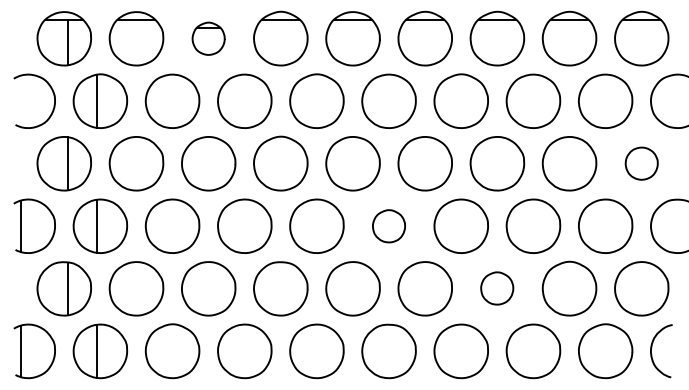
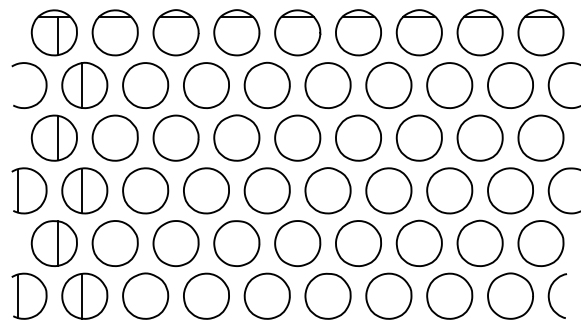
part: (208, 38) -> (175, 32), size x1.67
part: (641, 162) -> (540, 137), size x1.67
part: (388, 225) -> (327, 190), size x1.67
part: (496, 287) -> (418, 242), size x1.67

